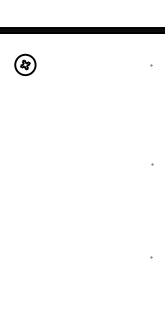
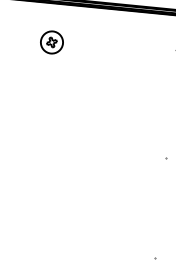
part: (25, 64) -> (52, 42), moved

